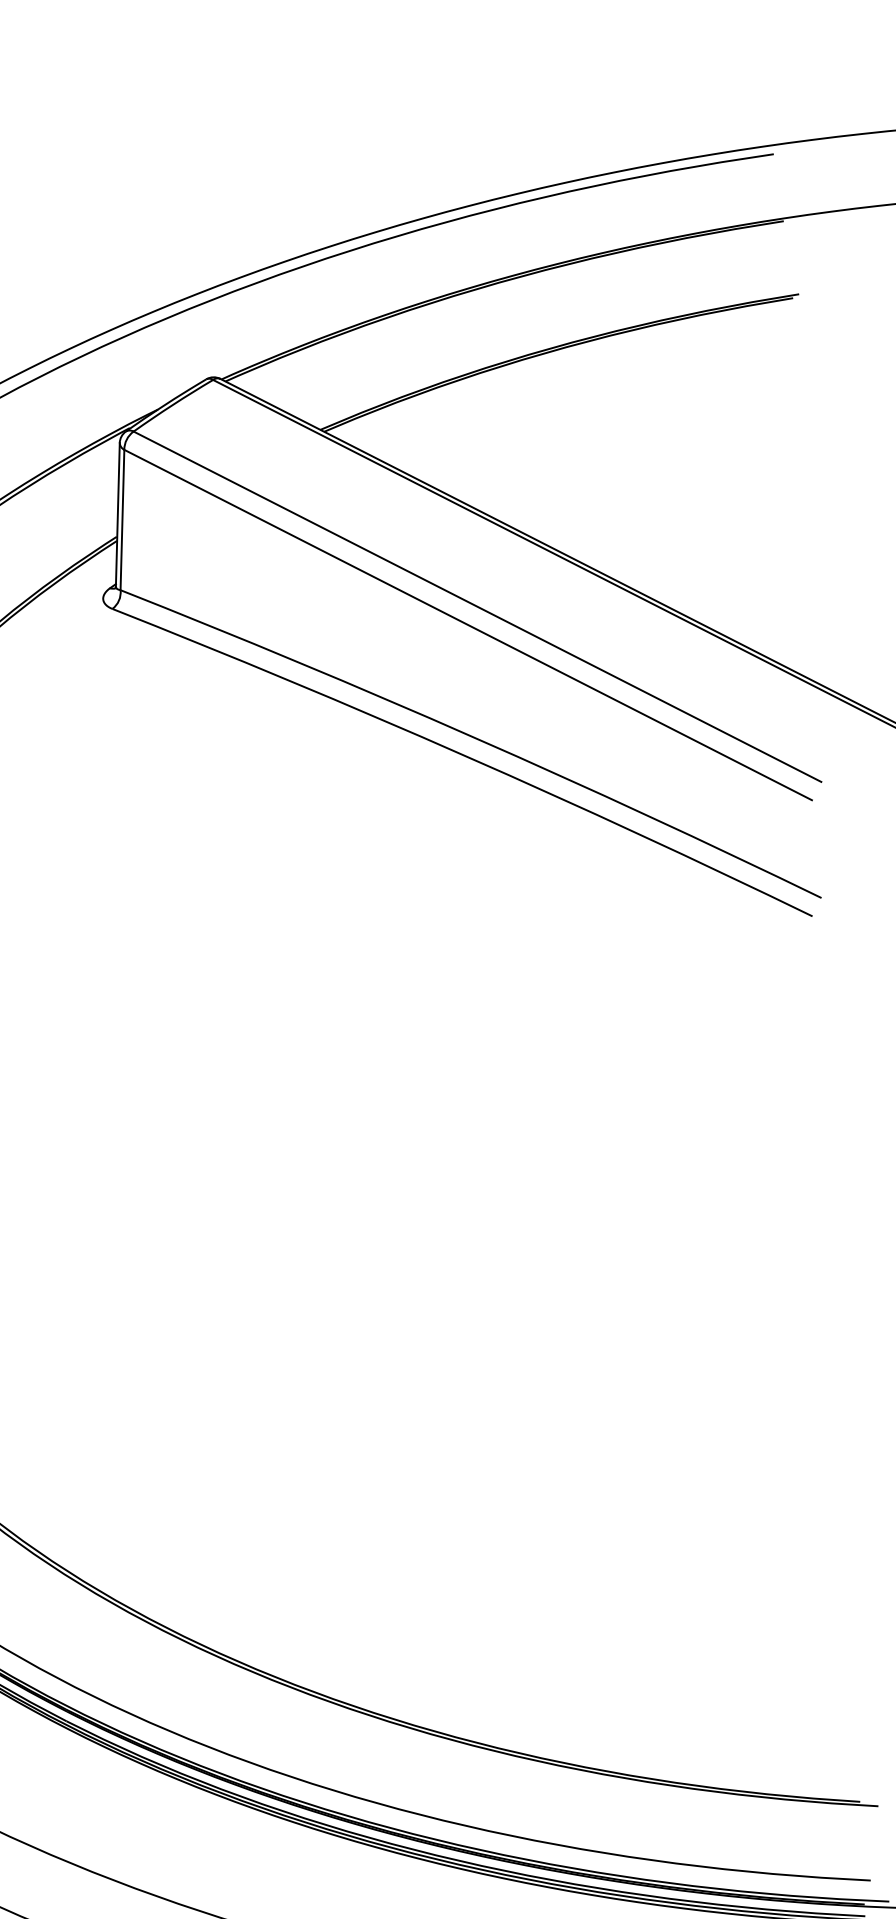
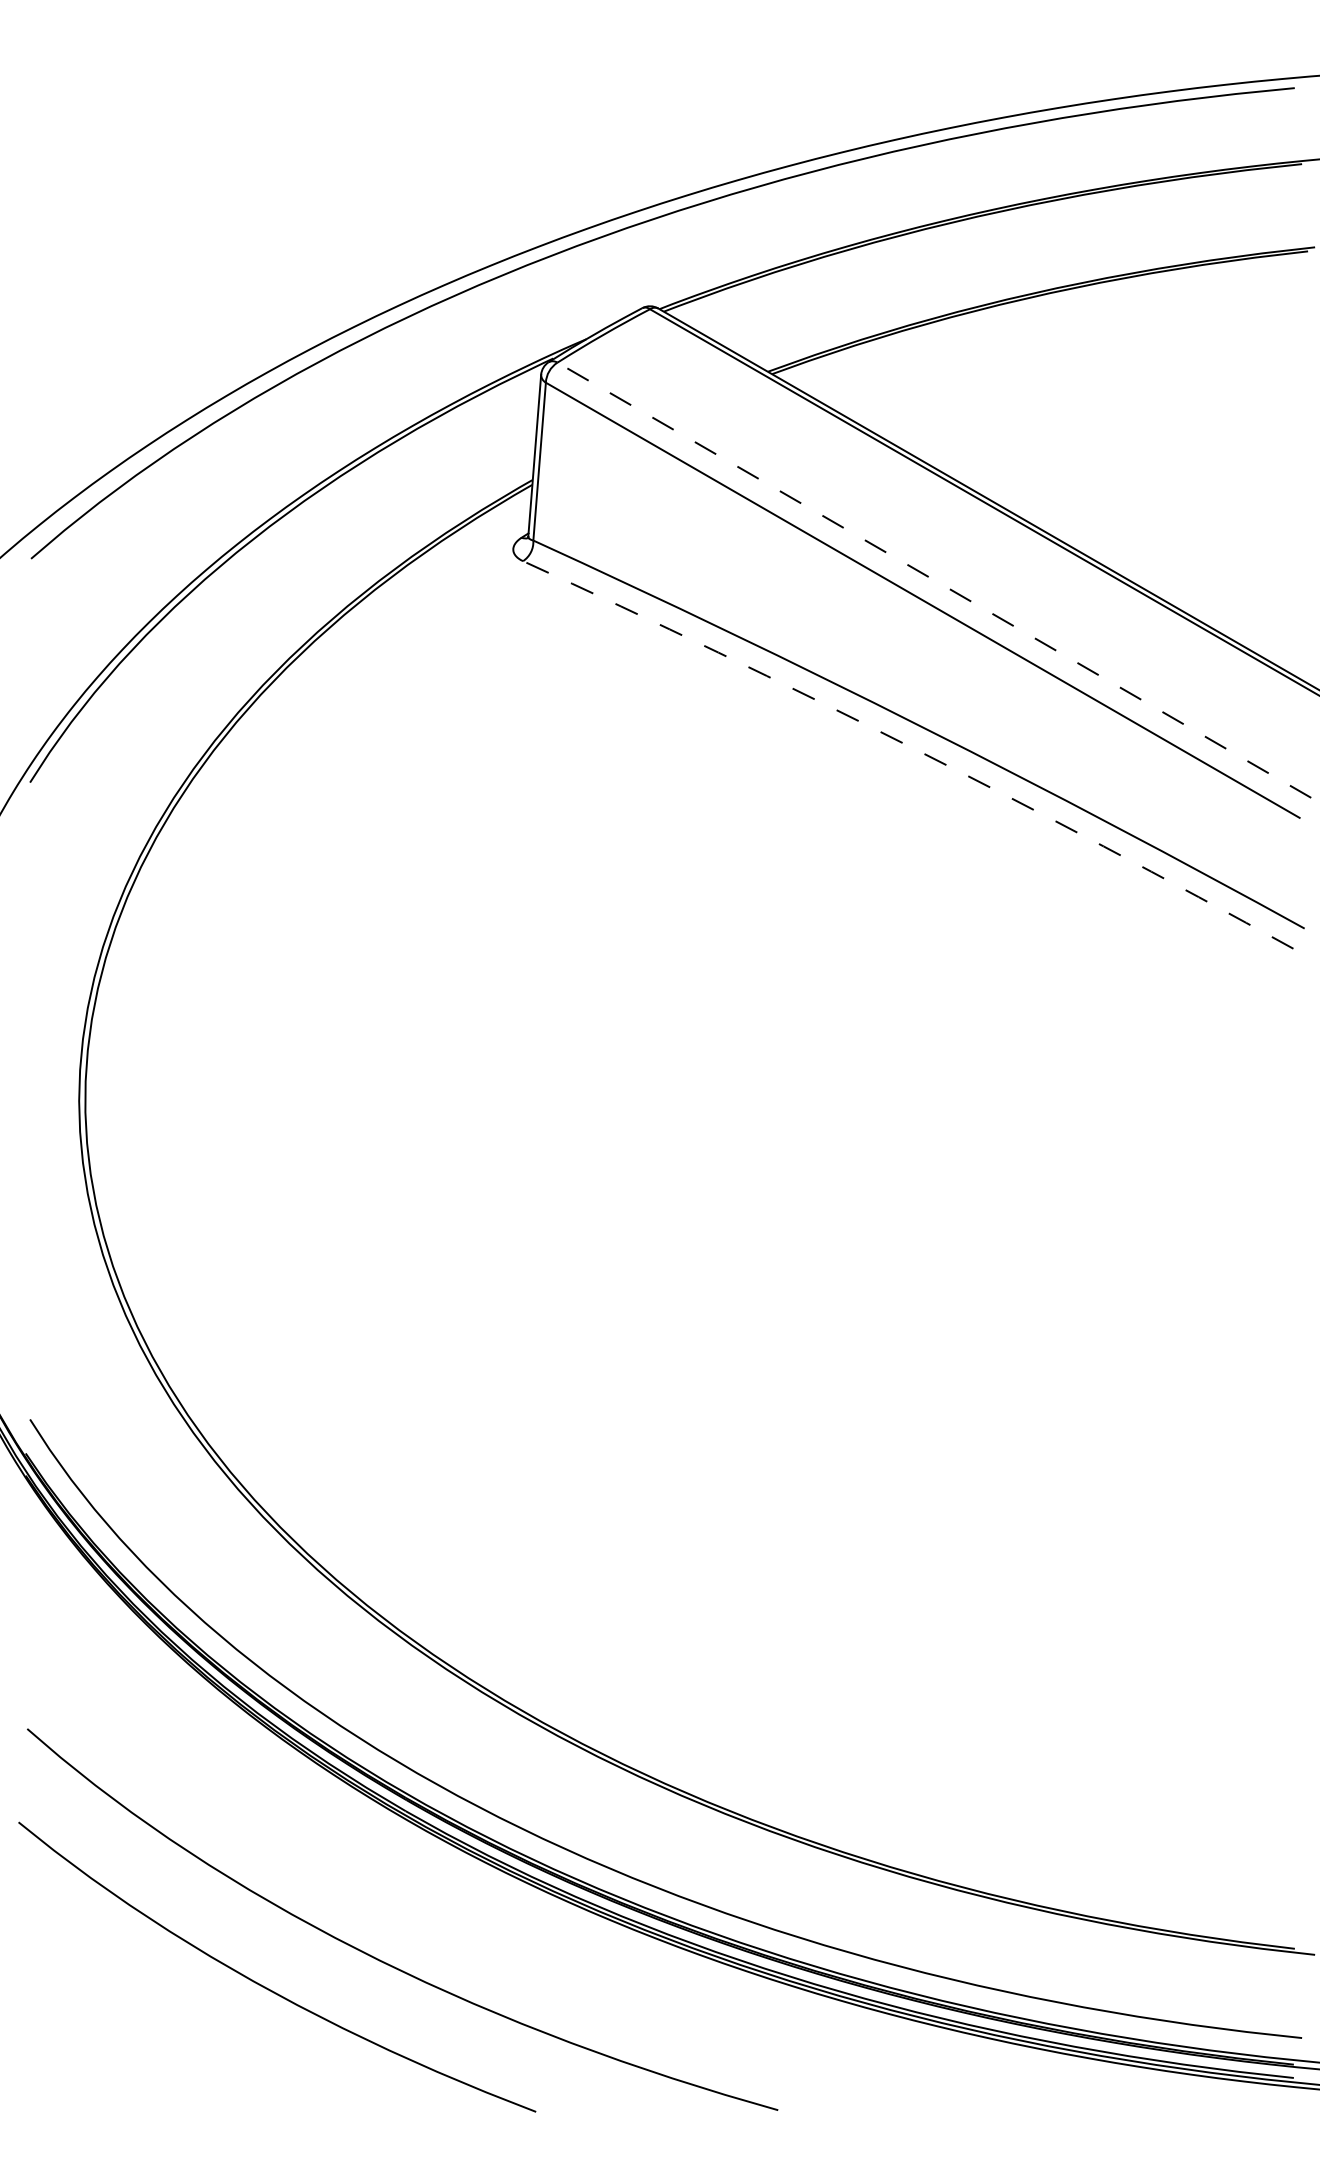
line: (476, 607) -> (933, 580), solid -> dashed
arc: (465, 755) -> (911, 747), solid -> dashed

